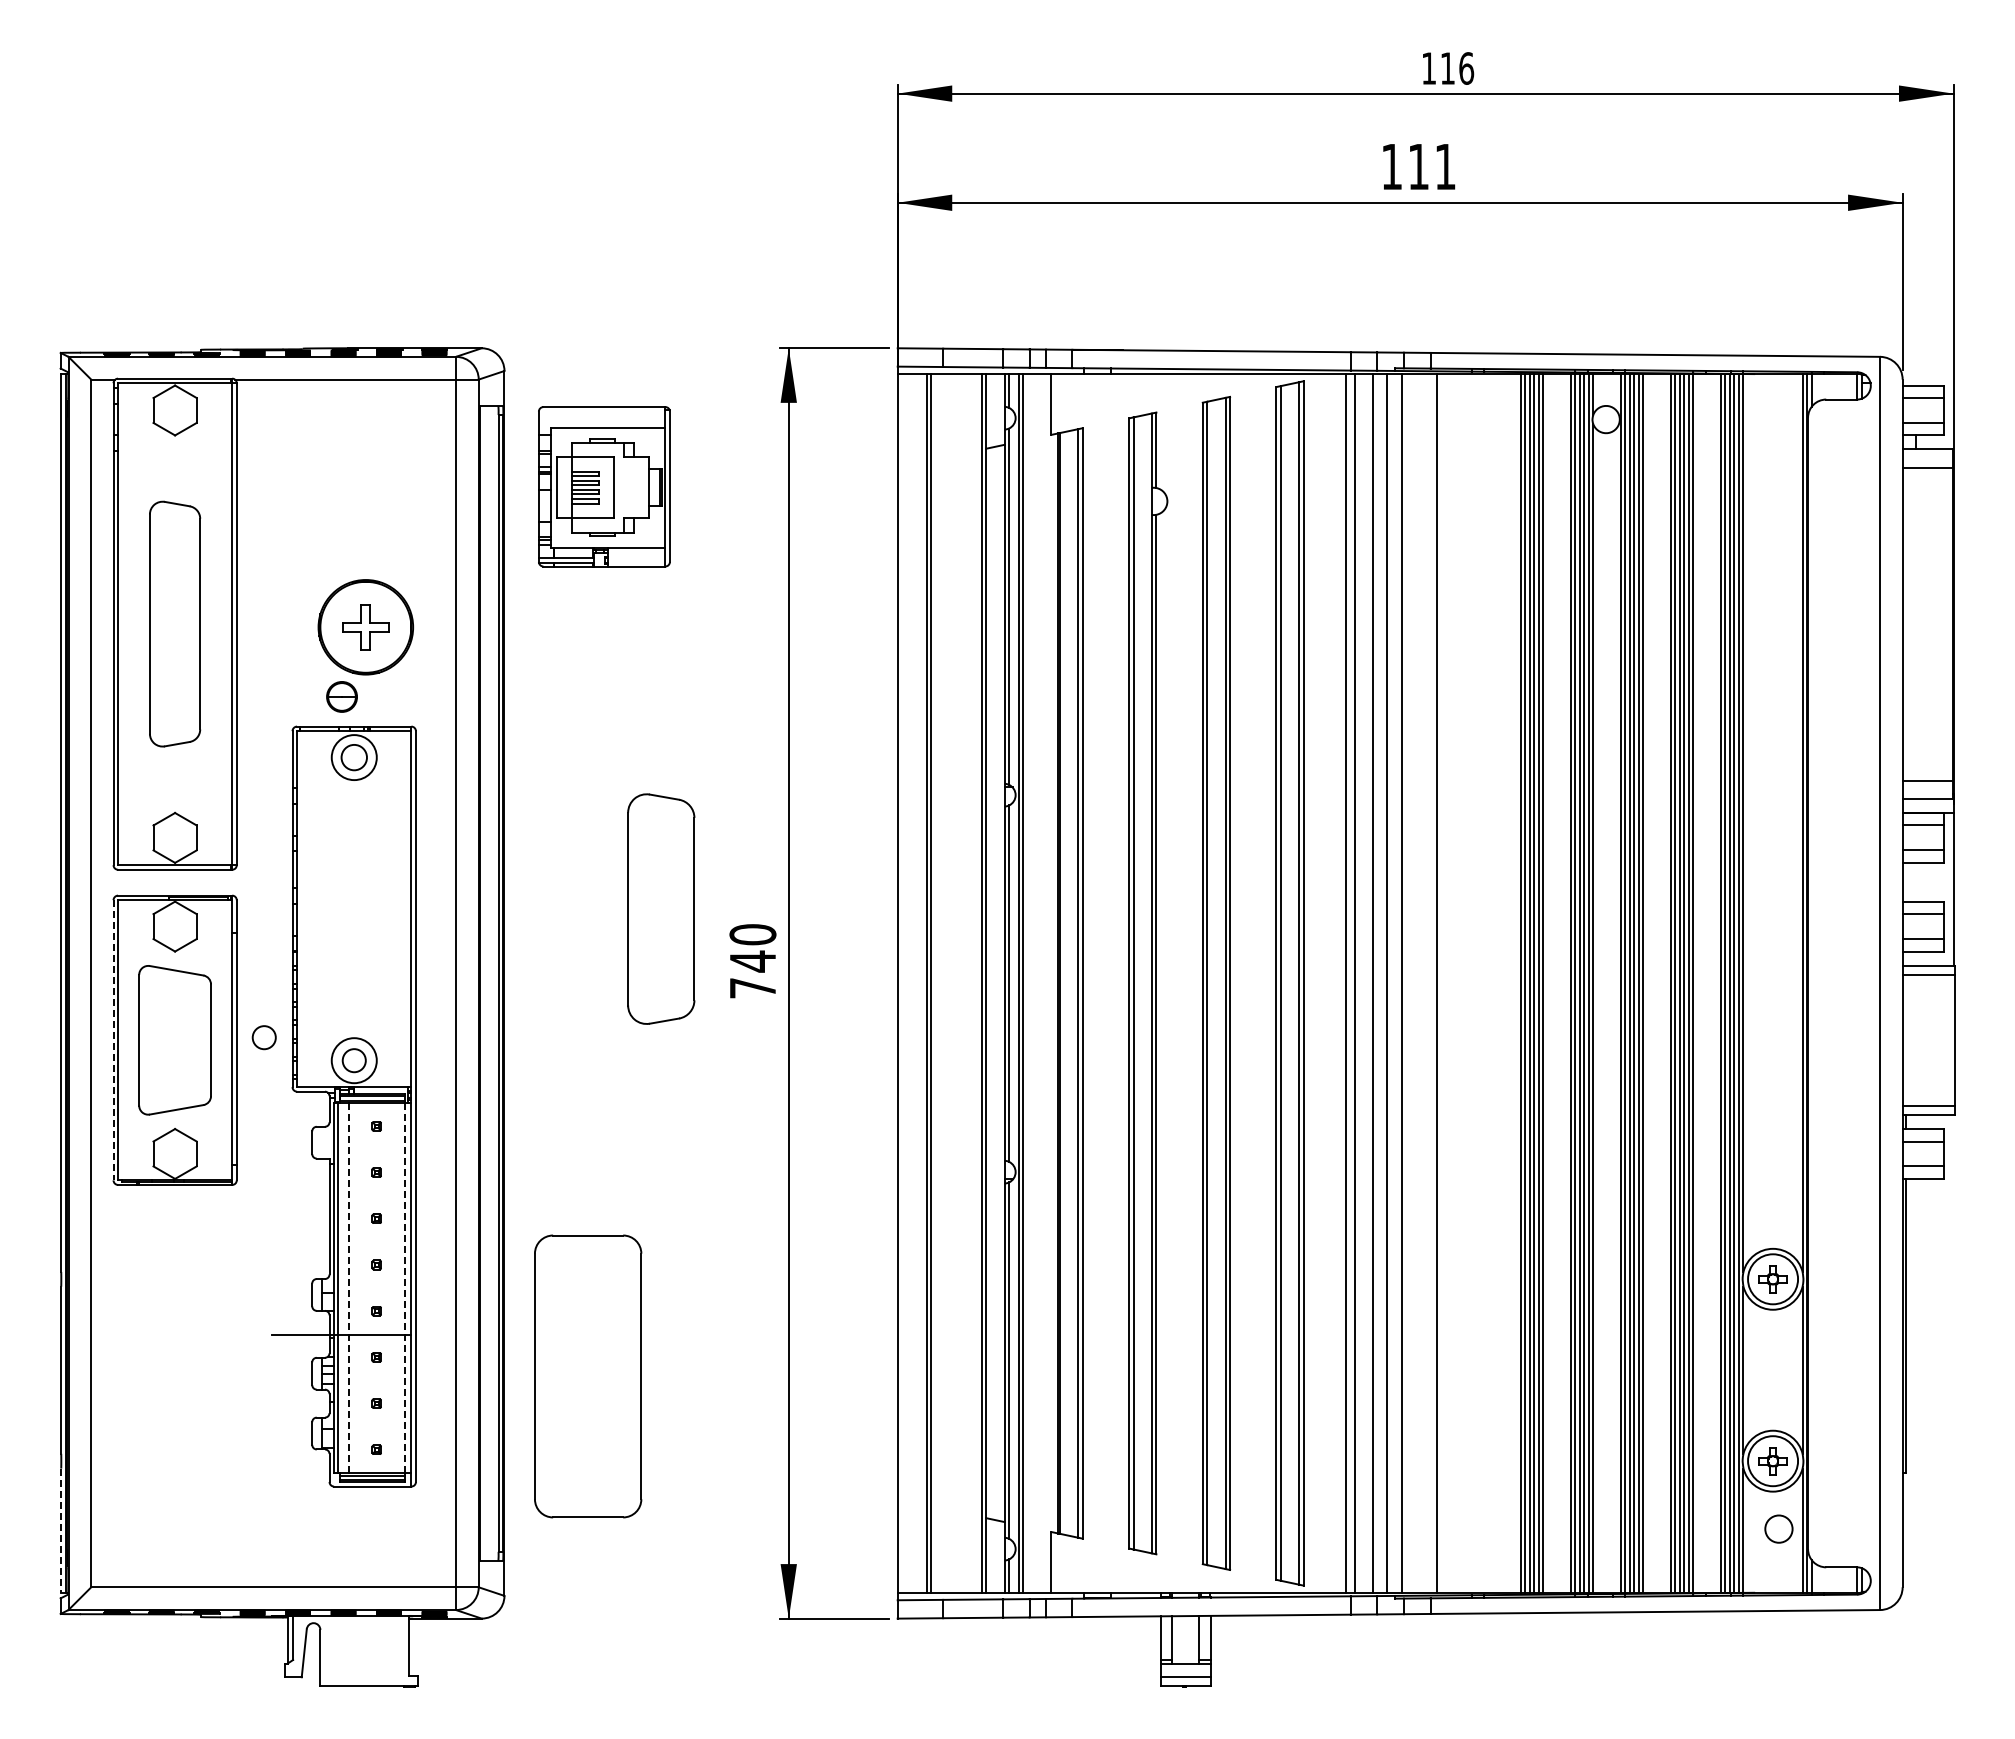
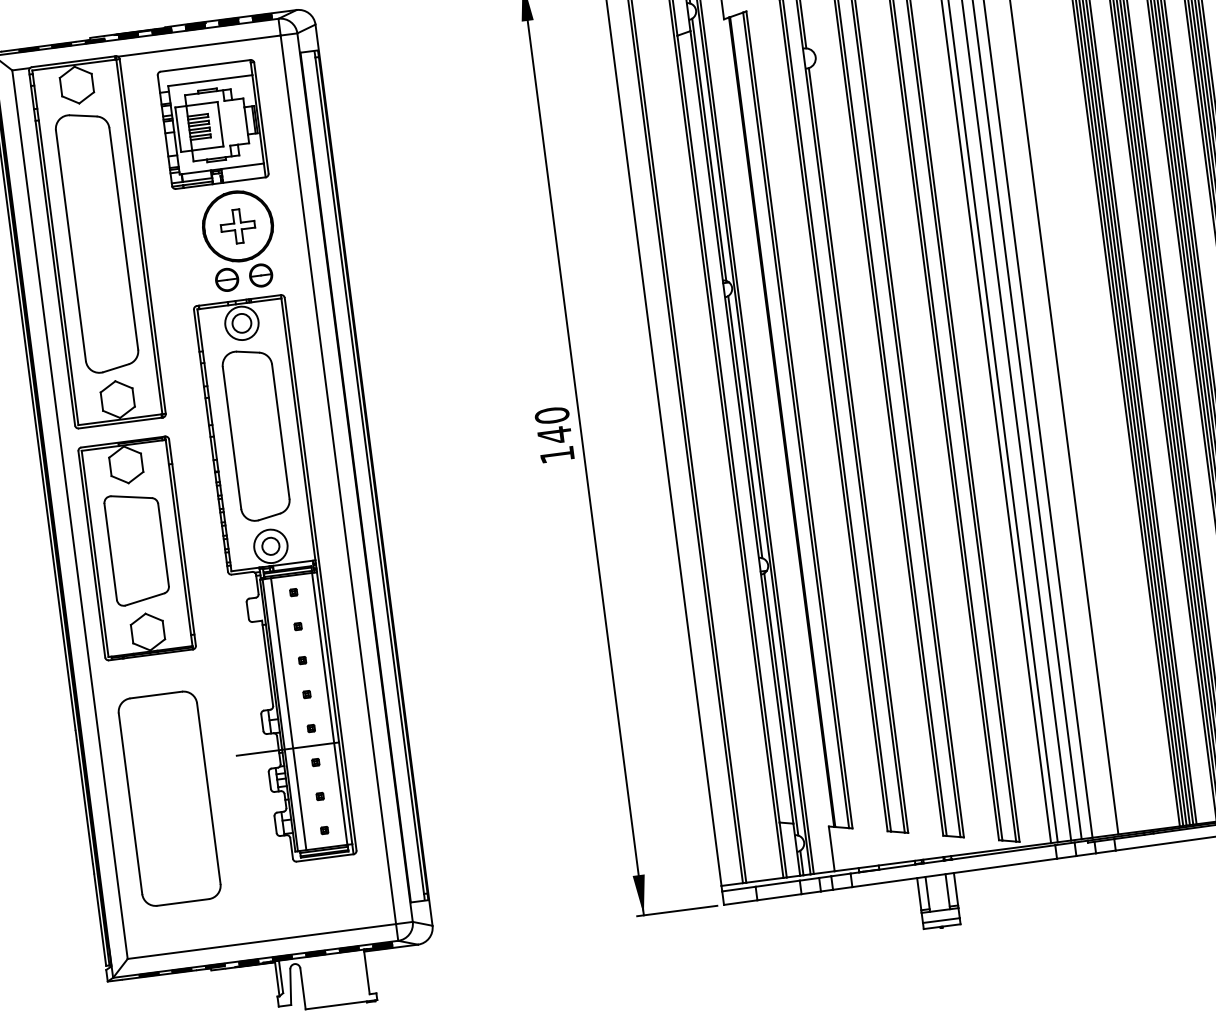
part: (604, 486) -> (213, 124), moved
part: (174, 623) -> (96, 241), size x1.43
part: (388, 696) -> (261, 275), added
part: (661, 908) -> (256, 434), moved
text: (752, 988) -> (556, 455), 740 -> 140
circle: (263, 1037) -> (201, 537), removed
line: (113, 1040) -> (91, 554), dashed -> solid
line: (348, 1288) -> (288, 714), dashed -> solid
line: (404, 1288) -> (329, 709), dashed -> solid
part: (588, 1376) -> (169, 798), moved
line: (61, 1531) -> (100, 920), dashed -> solid

